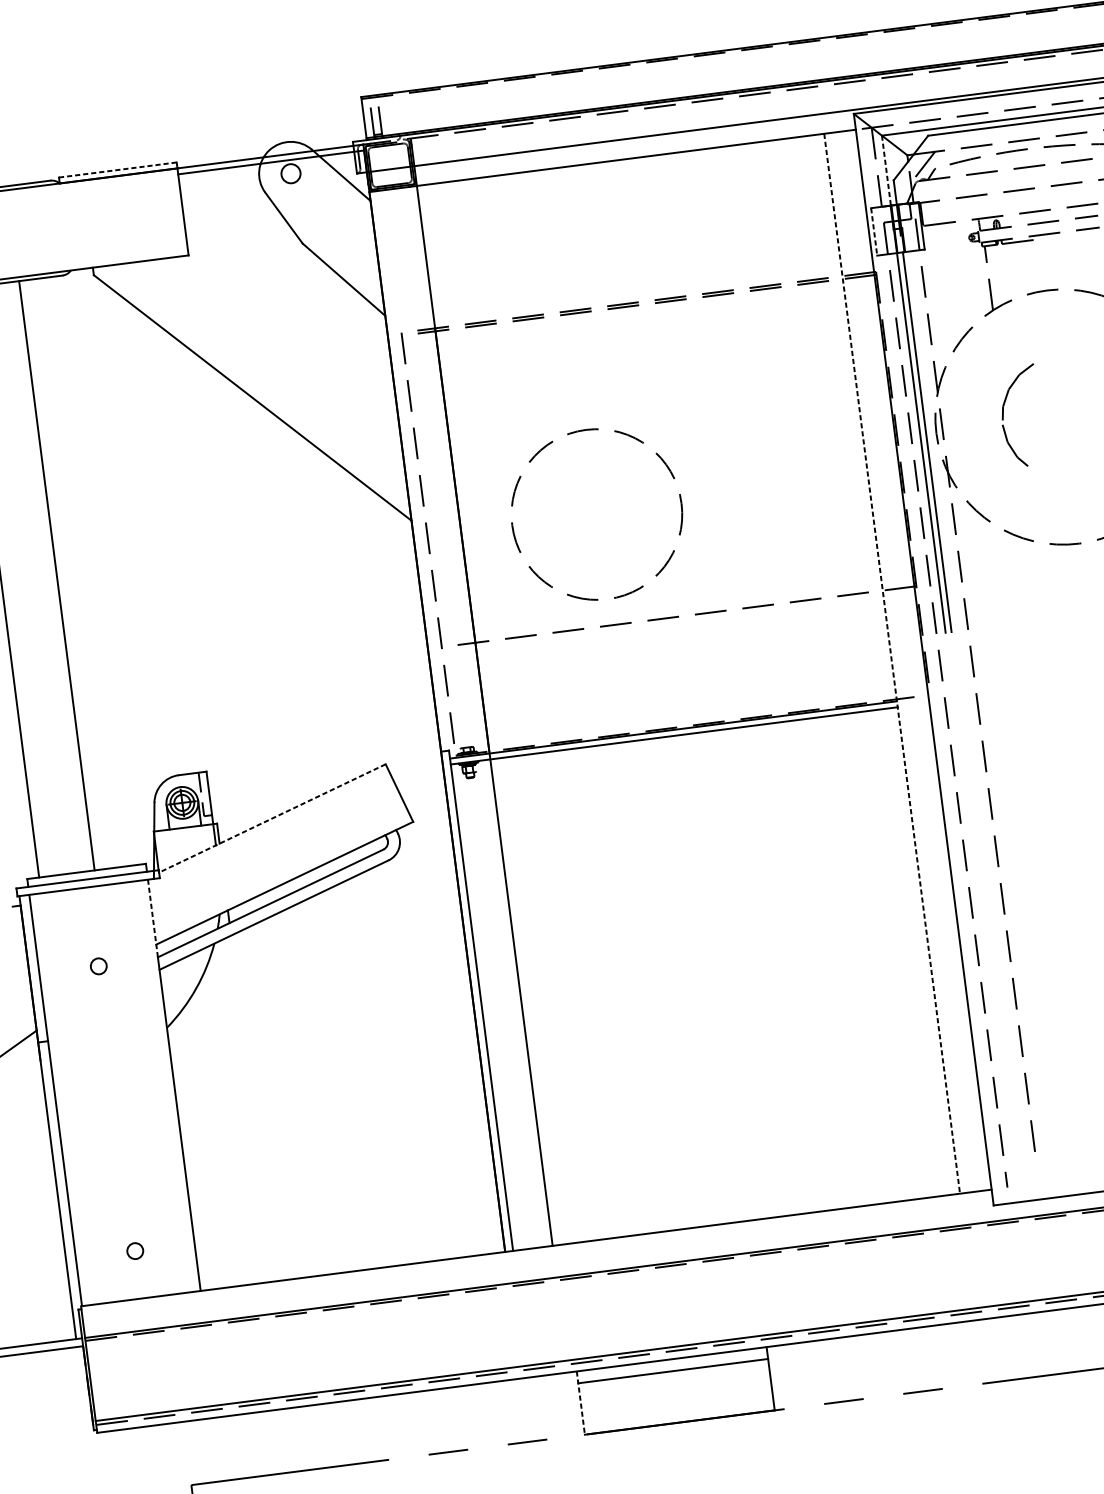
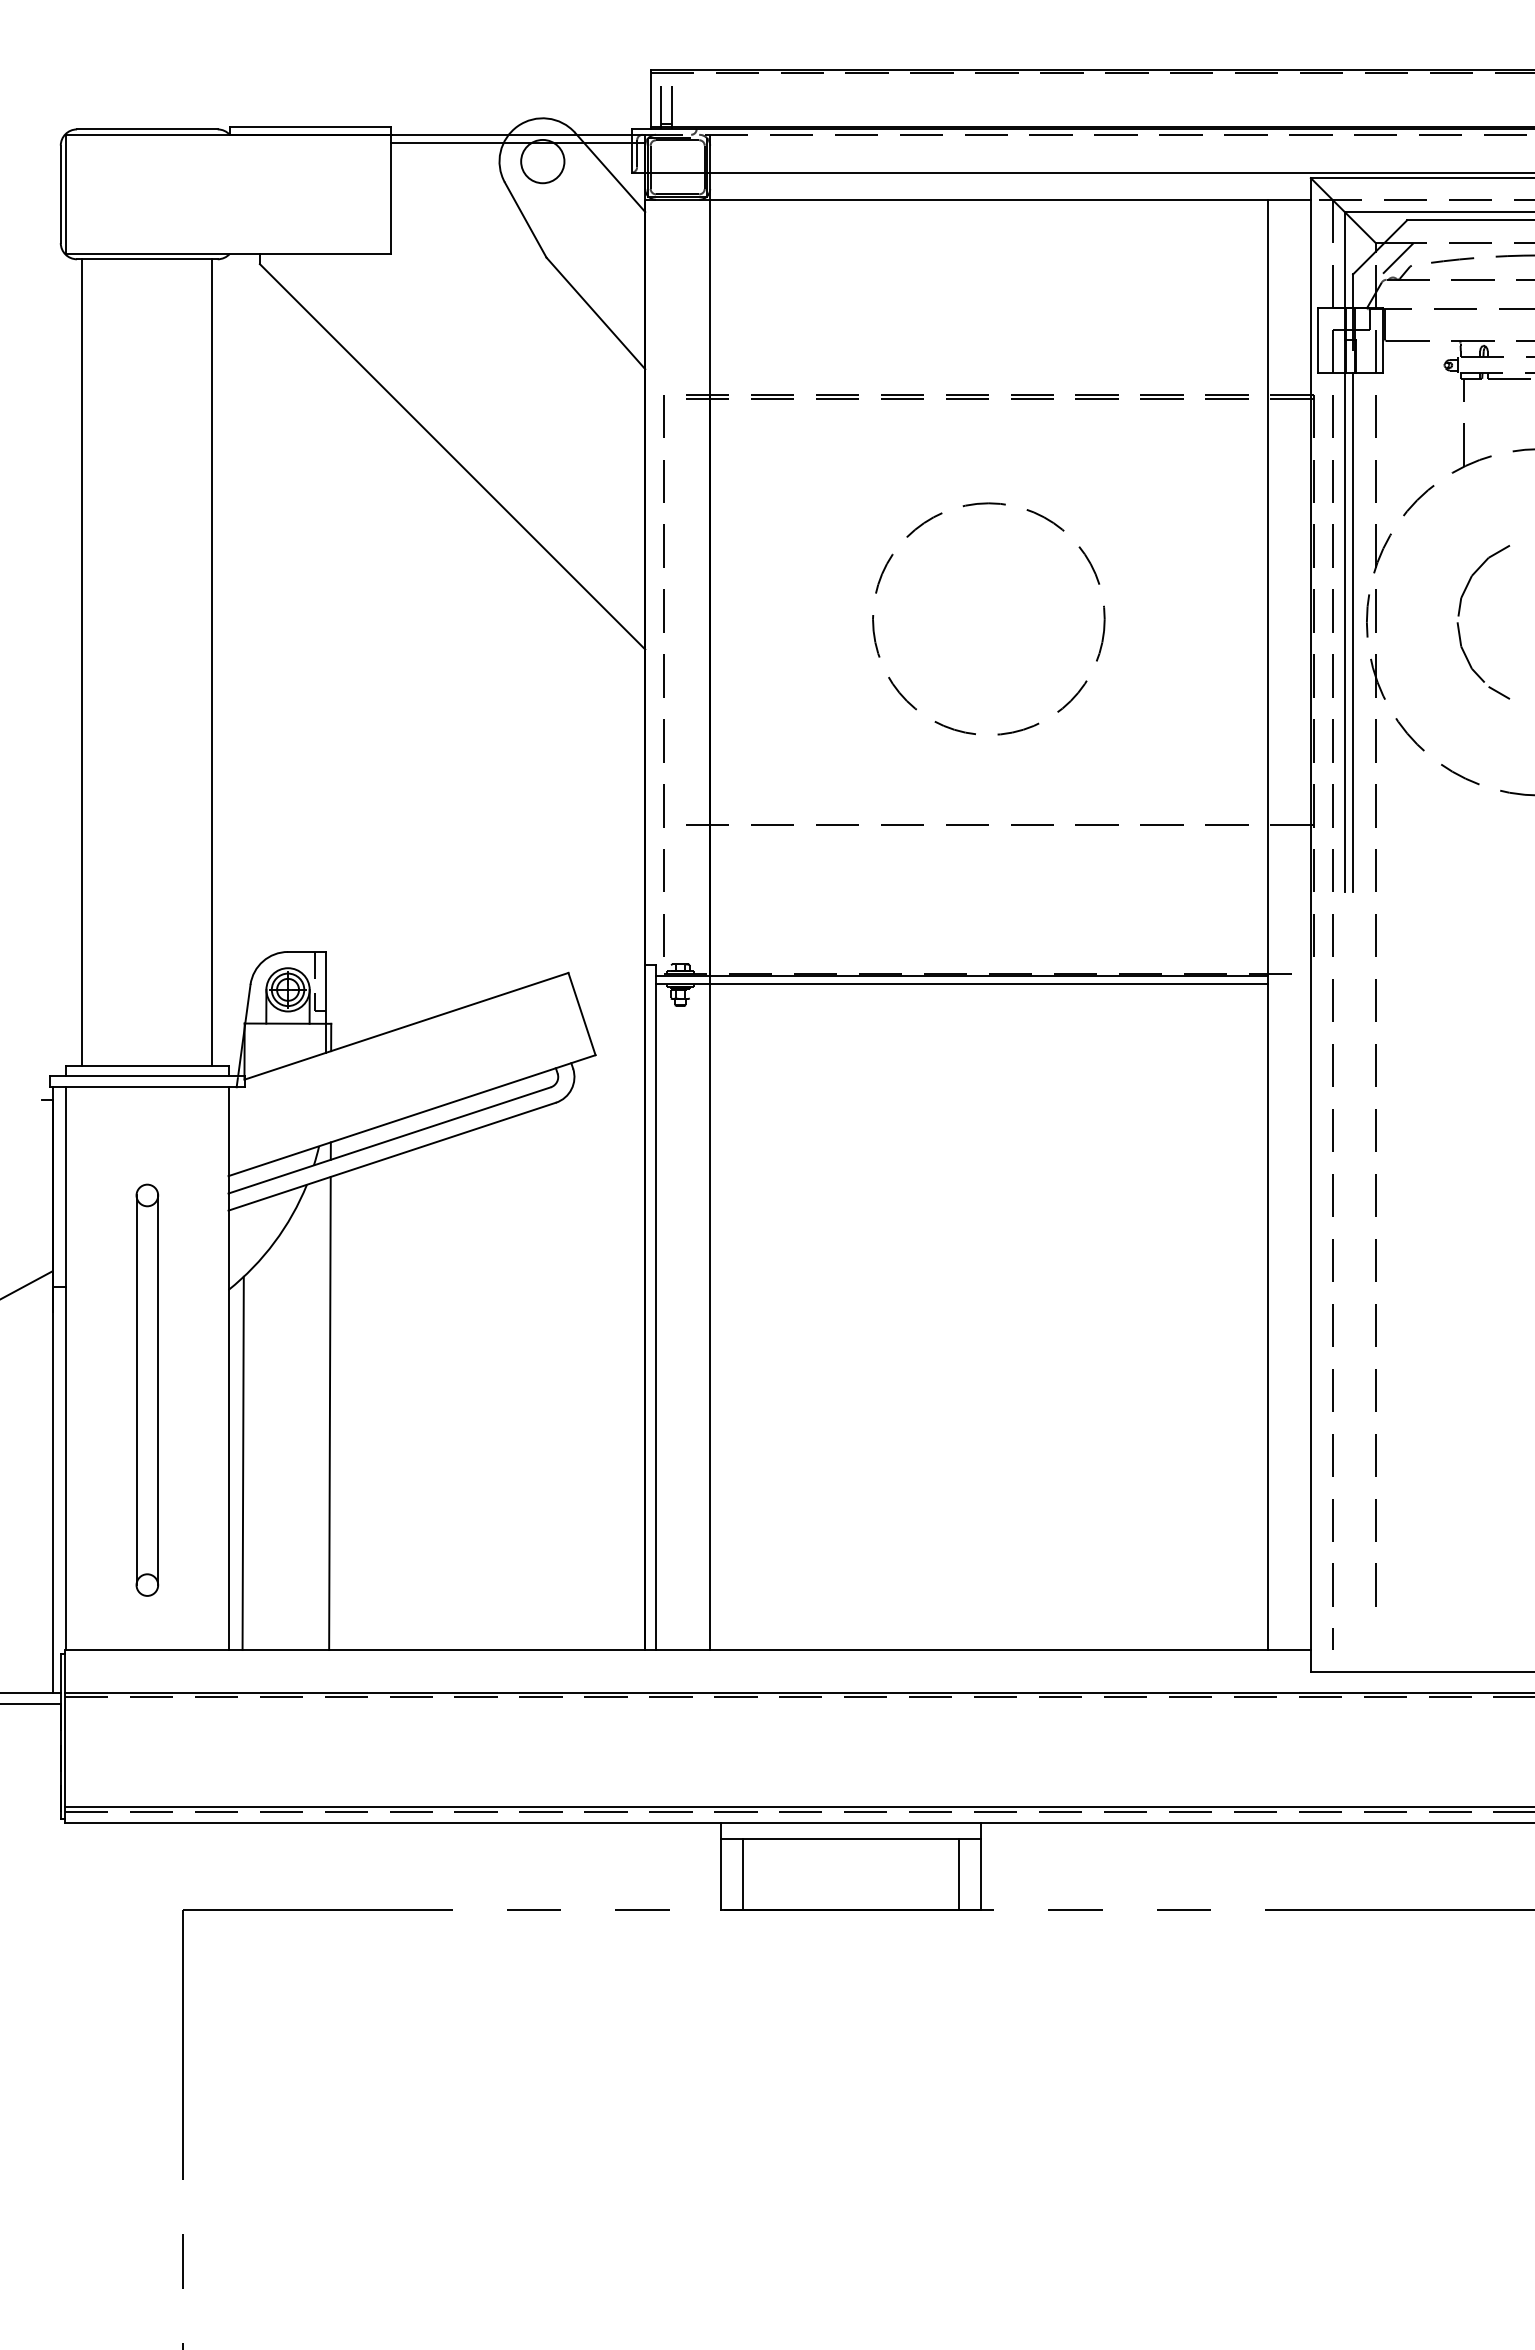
line: (117, 169) -> (310, 126), dashed -> solid
line: (886, 170) -> (1344, 260), dashed -> solid
circle: (290, 173) -> (542, 161), size x1.67
line: (873, 231) -> (1317, 340), dashed -> solid
line: (1039, 472) -> (1498, 692), added
circle: (596, 514) -> (988, 618), moved
line: (57, 575) -> (212, 662), moved
line: (892, 664) -> (1267, 925), dashed -> solid
line: (272, 818) -> (406, 1026), dashed -> solid
line: (152, 918) -> (228, 1140), dashed -> solid
line: (125, 1107) -> (158, 1390), added
line: (252, 1108) -> (329, 1413), added
line: (109, 1109) -> (136, 1390), added
line: (193, 1153) -> (242, 1463), added
line: (755, 1386) -> (959, 1874), added
line: (580, 1403) -> (720, 1867), dashed -> solid
line: (597, 1406) -> (742, 1874), added

